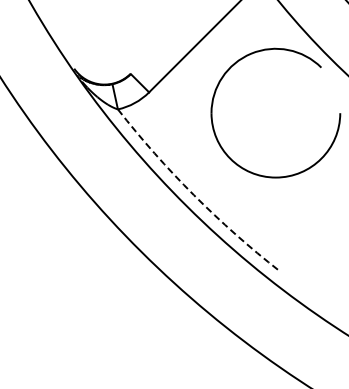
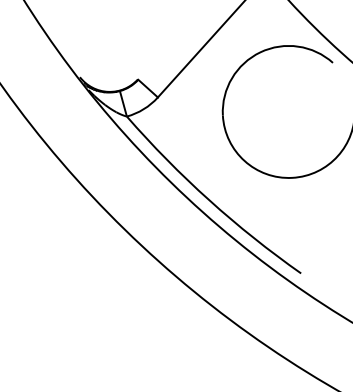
arc: (193, 195) -> (208, 200), dashed -> solid

